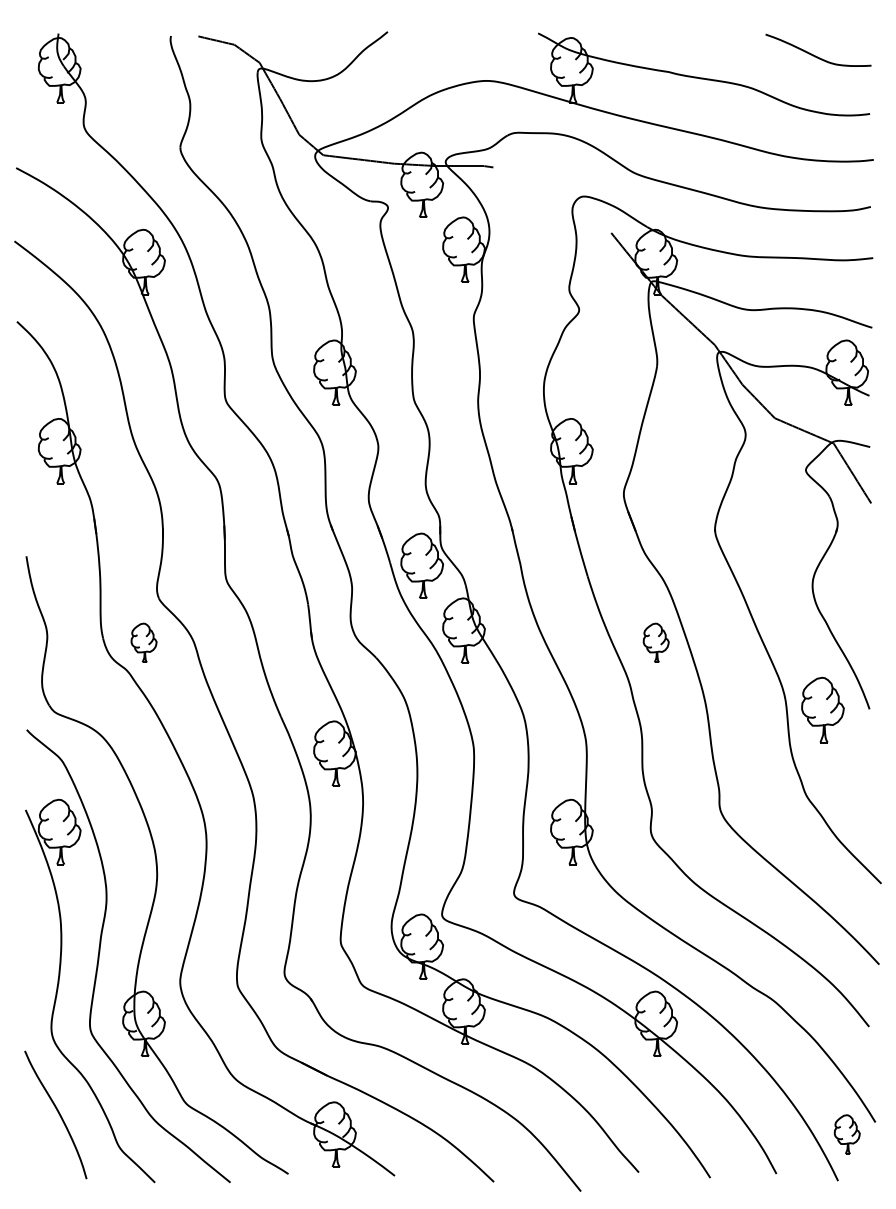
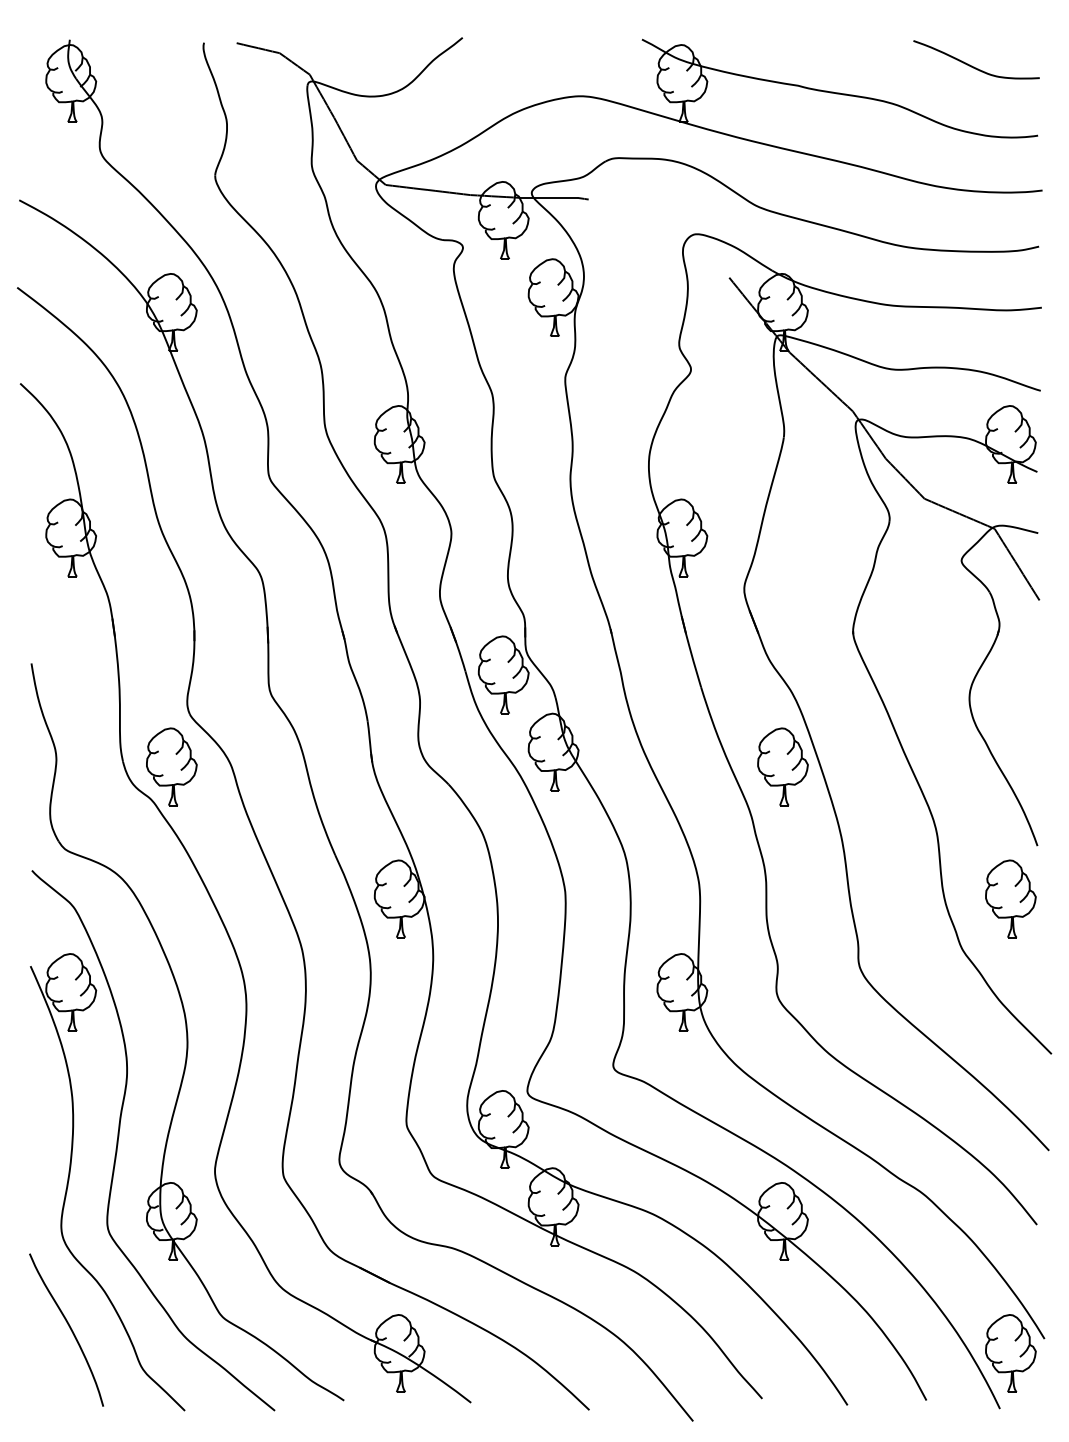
part: (143, 642) -> (171, 766), size x1.67
part: (655, 642) -> (782, 766), size x1.67
part: (822, 709) -> (1010, 898), moved
part: (846, 1134) -> (1010, 1353), size x1.67

